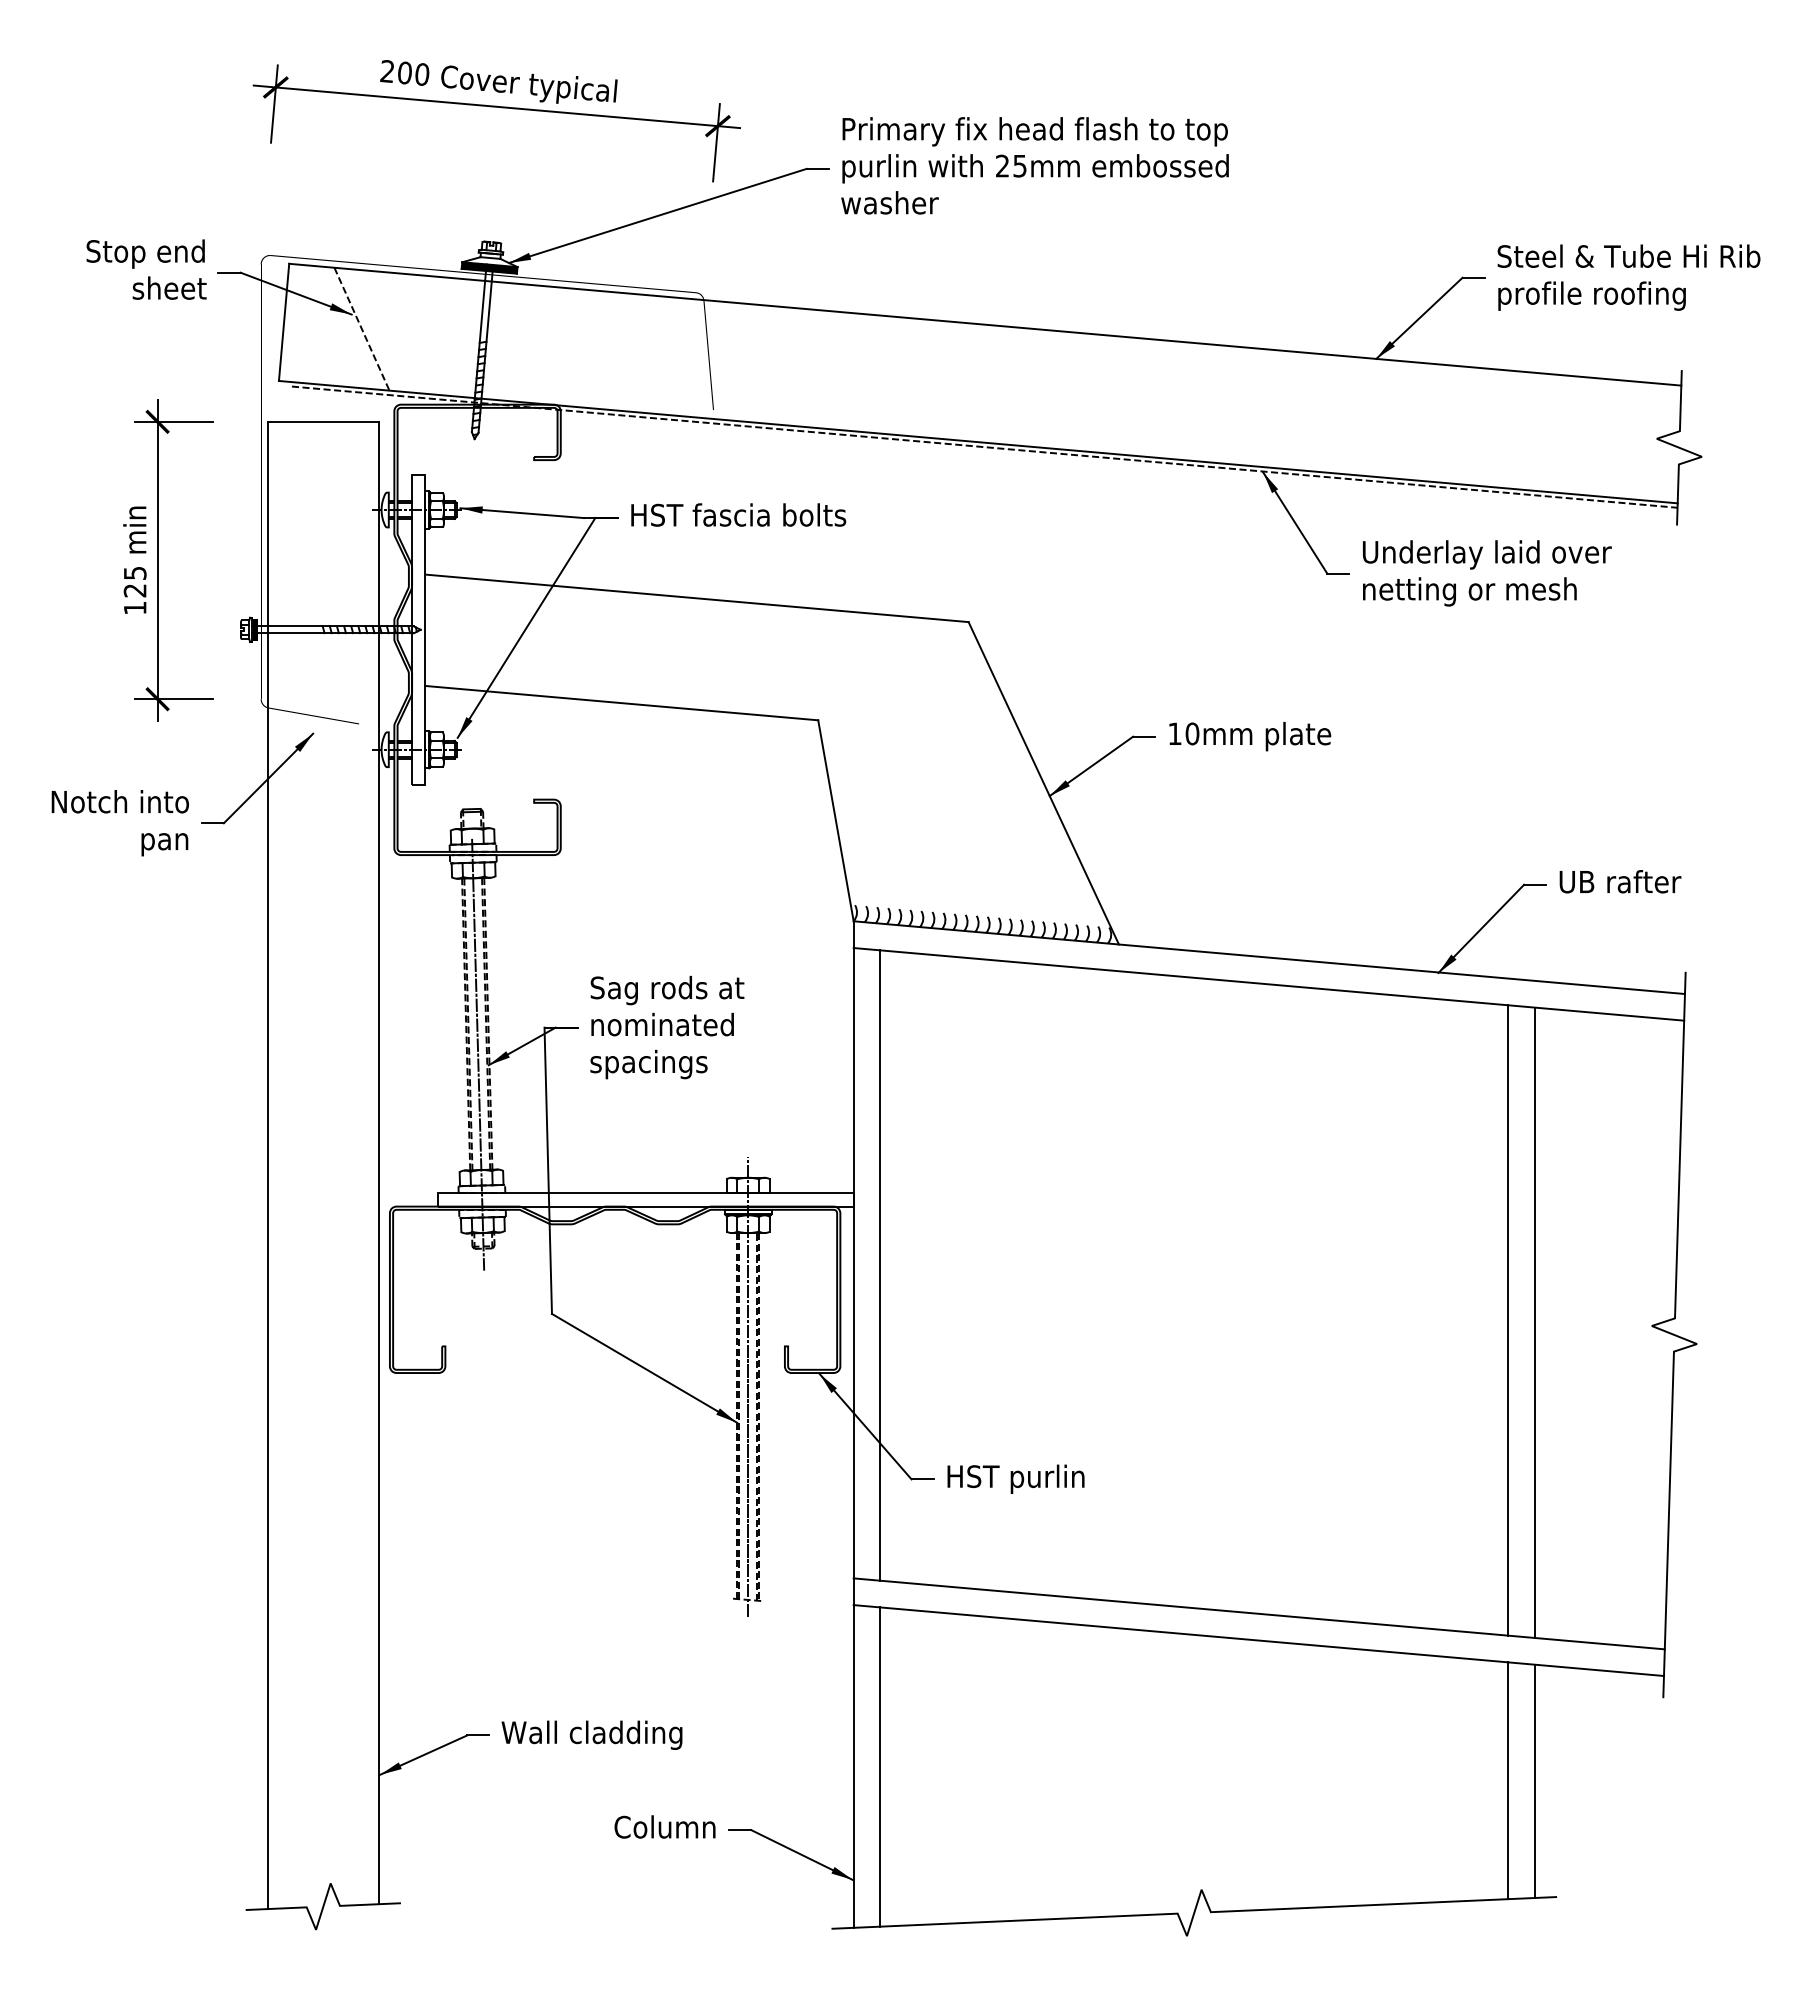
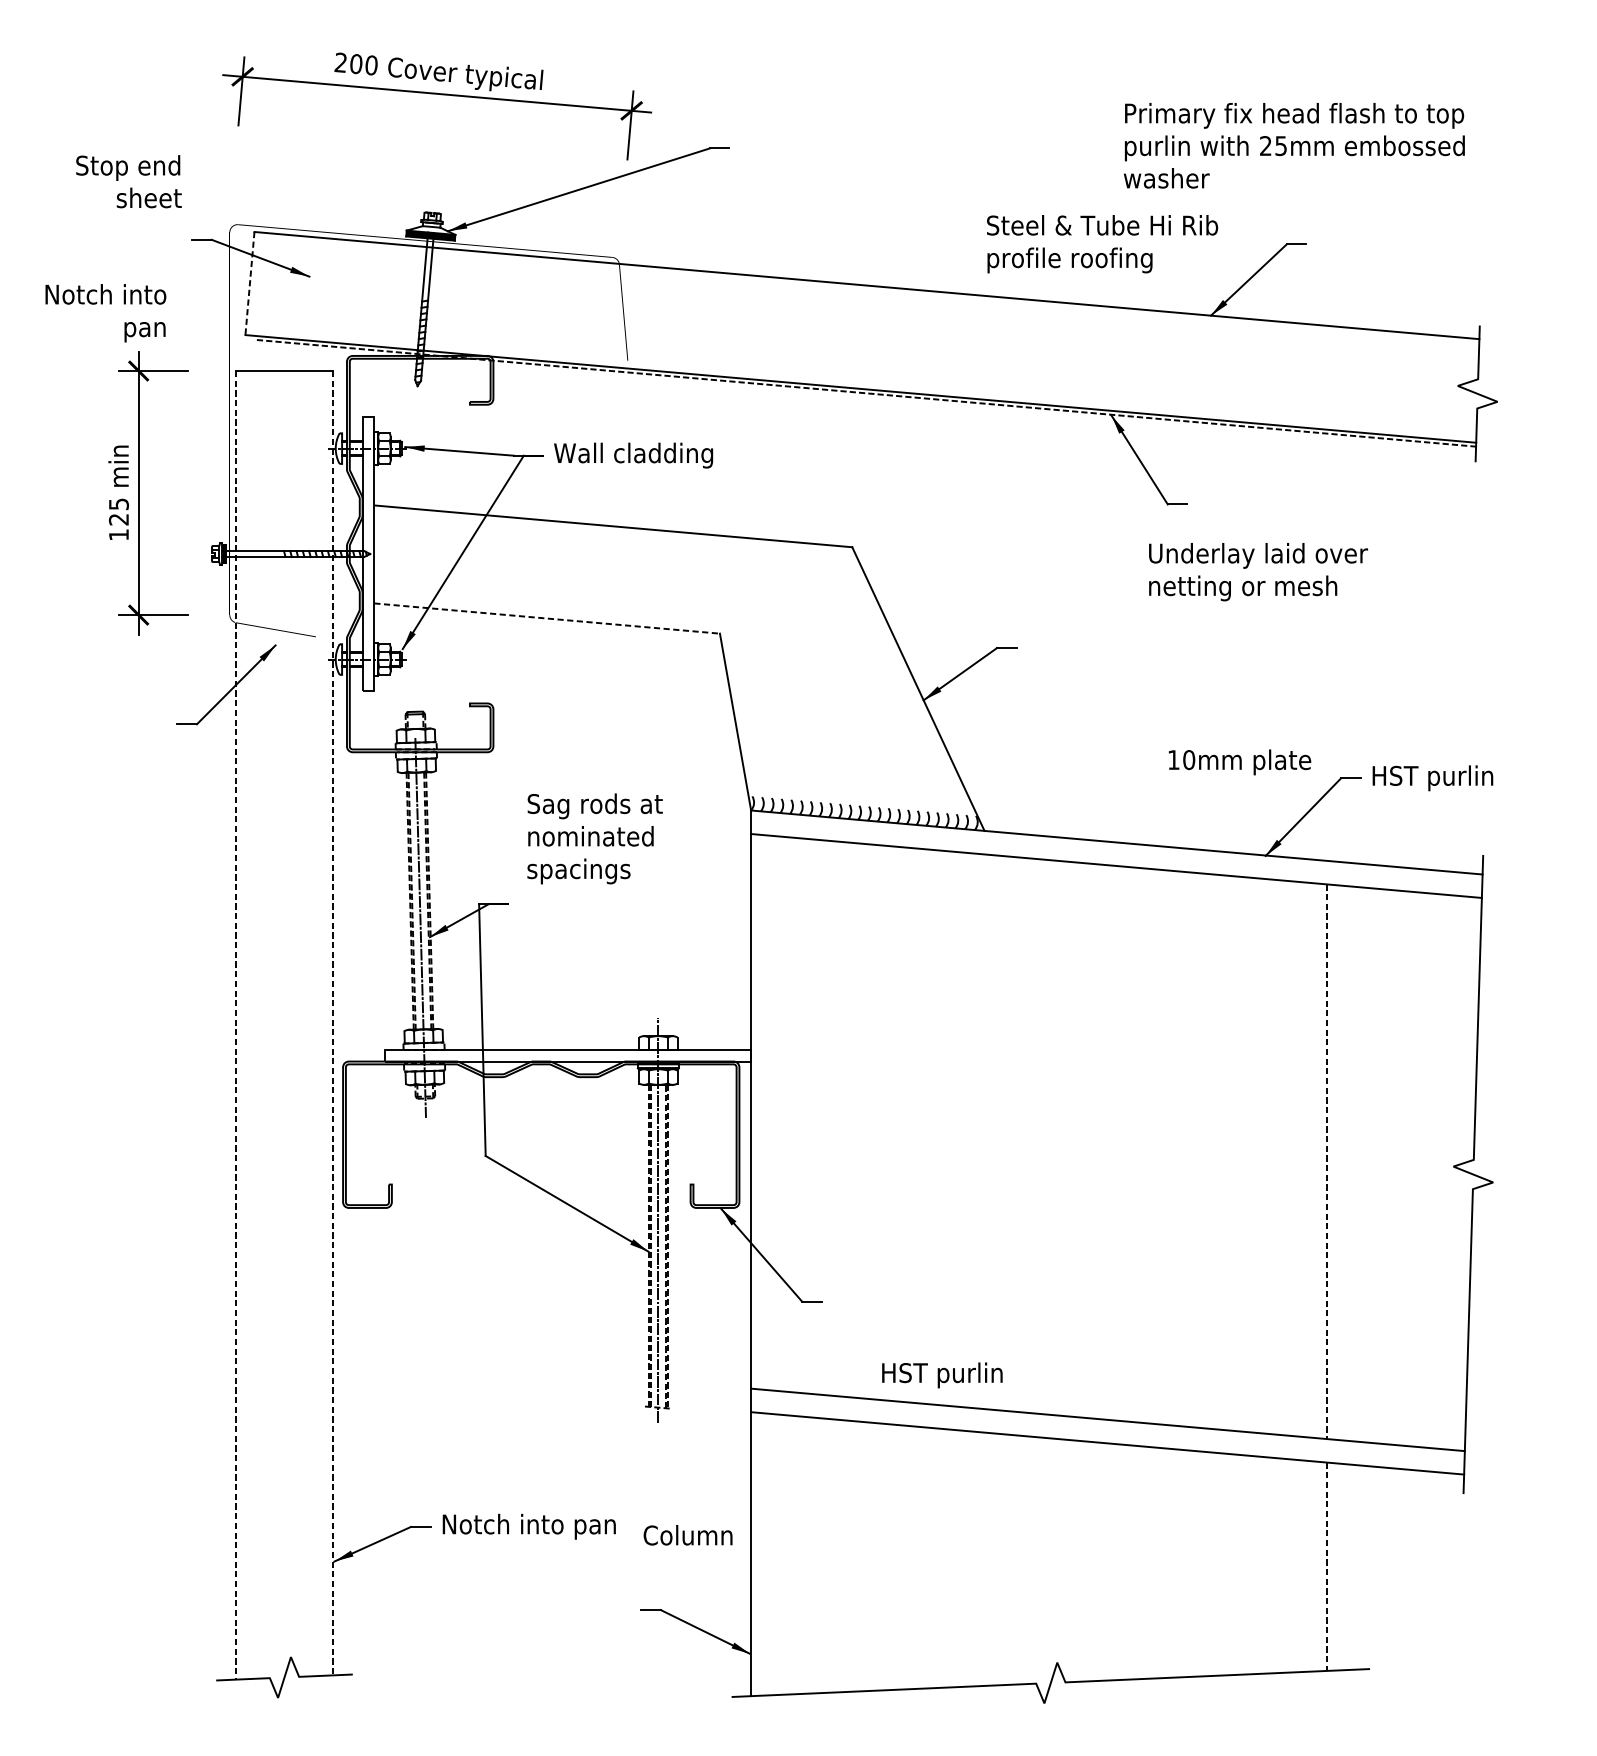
text: (1034, 165) -> (1293, 145), moved
text: (146, 269) -> (128, 181), moved
text: (1628, 277) -> (1102, 244), moved
line: (284, 322) -> (250, 283), solid -> dashed
line: (361, 328) -> (318, 288), removed
text: (737, 517) -> (648, 455), HST fascia bolts -> Wall cladding
text: (1487, 573) -> (1258, 572), moved
line: (622, 703) -> (547, 618), solid -> dashed
text: (1250, 736) -> (1240, 762), moved
text: (119, 823) -> (105, 313), moved
text: (1627, 884) -> (1432, 778), UB rafter -> HST purlin
text: (667, 1027) -> (595, 838), moved
line: (378, 1163) -> (333, 1023), solid -> dashed
line: (267, 1165) -> (235, 1025), solid -> dashed
line: (880, 1265) -> (774, 1113), removed
line: (1508, 1320) -> (1327, 1161), solid -> dashed
line: (1534, 1322) -> (1350, 1163), removed
text: (1015, 1478) -> (941, 1374), moved
text: (600, 1735) -> (528, 1526), Wall cladding -> Notch into pan
line: (880, 1766) -> (774, 1554), removed
line: (1508, 1781) -> (1327, 1567), solid -> dashed
line: (1534, 1781) -> (1350, 1567), removed
text: (664, 1826) -> (687, 1534), moved

